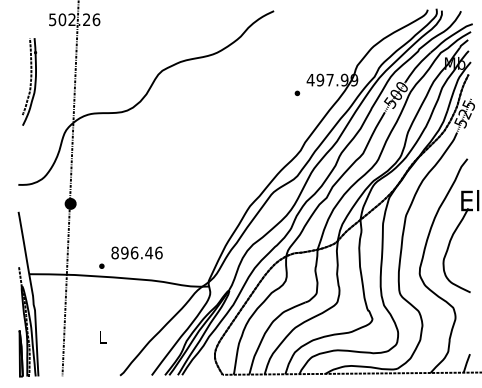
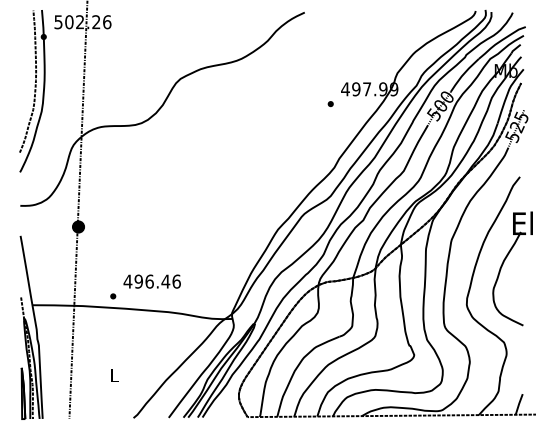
part: (29, 82) -> (32, 91), size x1.67
text: (114, 252) -> (127, 281), 896.46 -> 496.46

